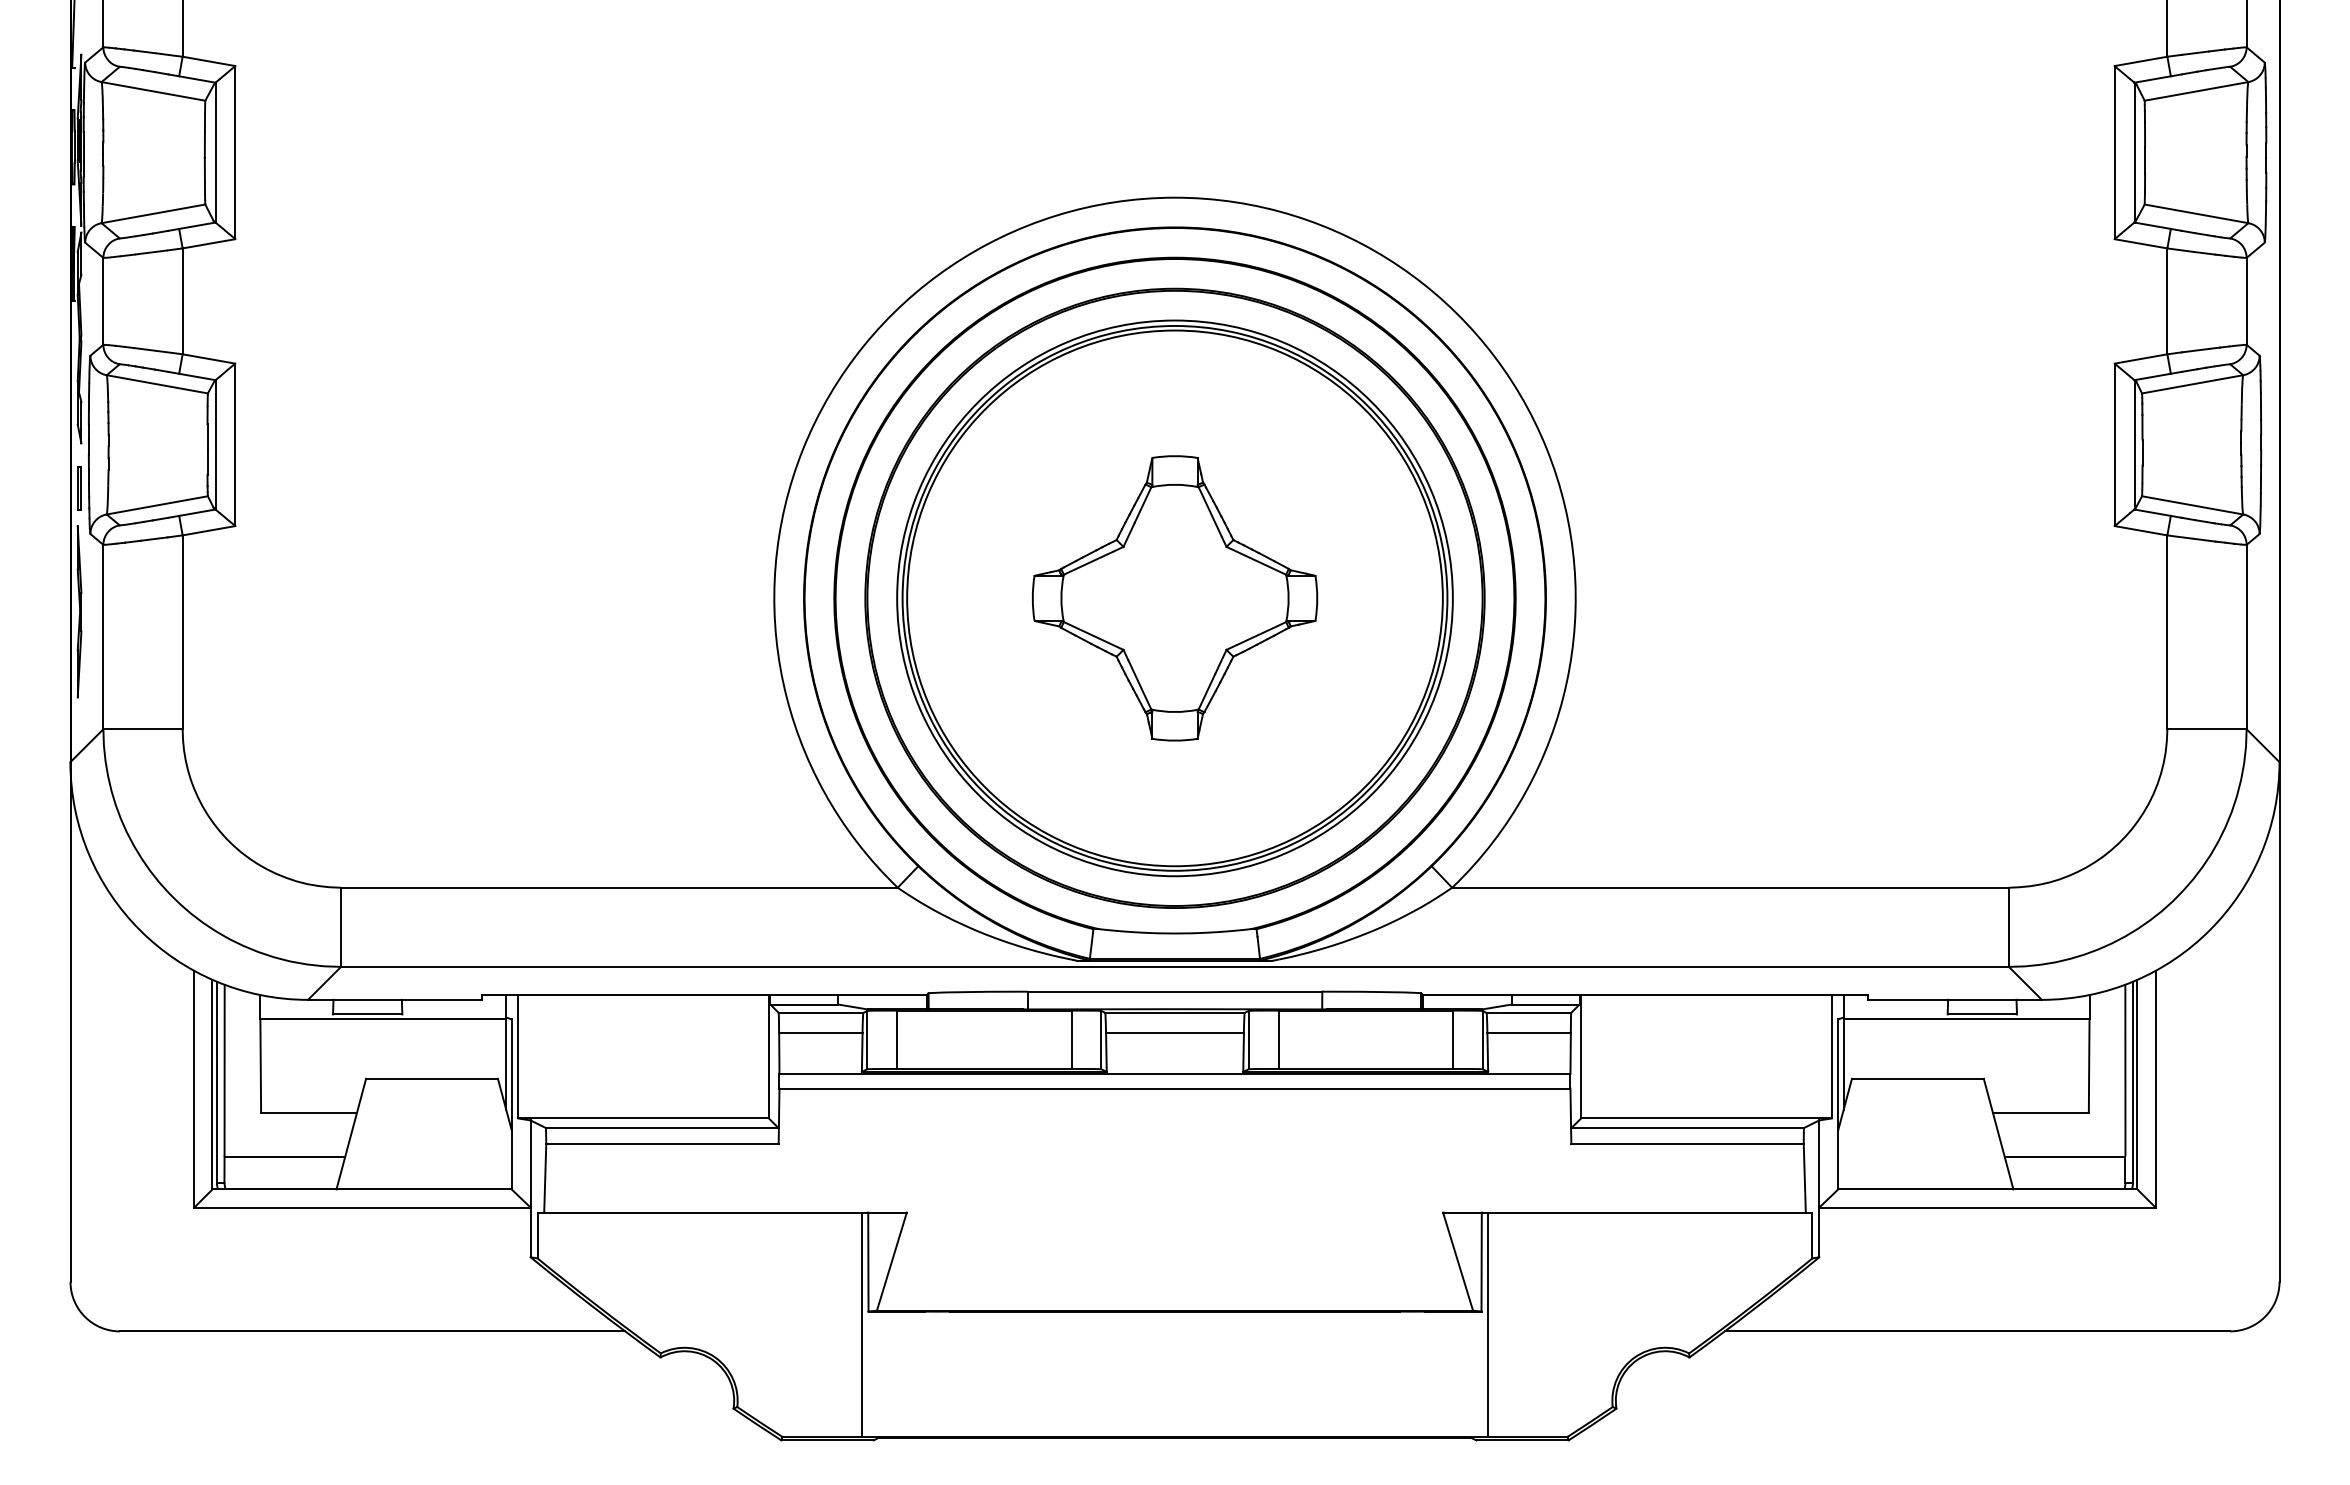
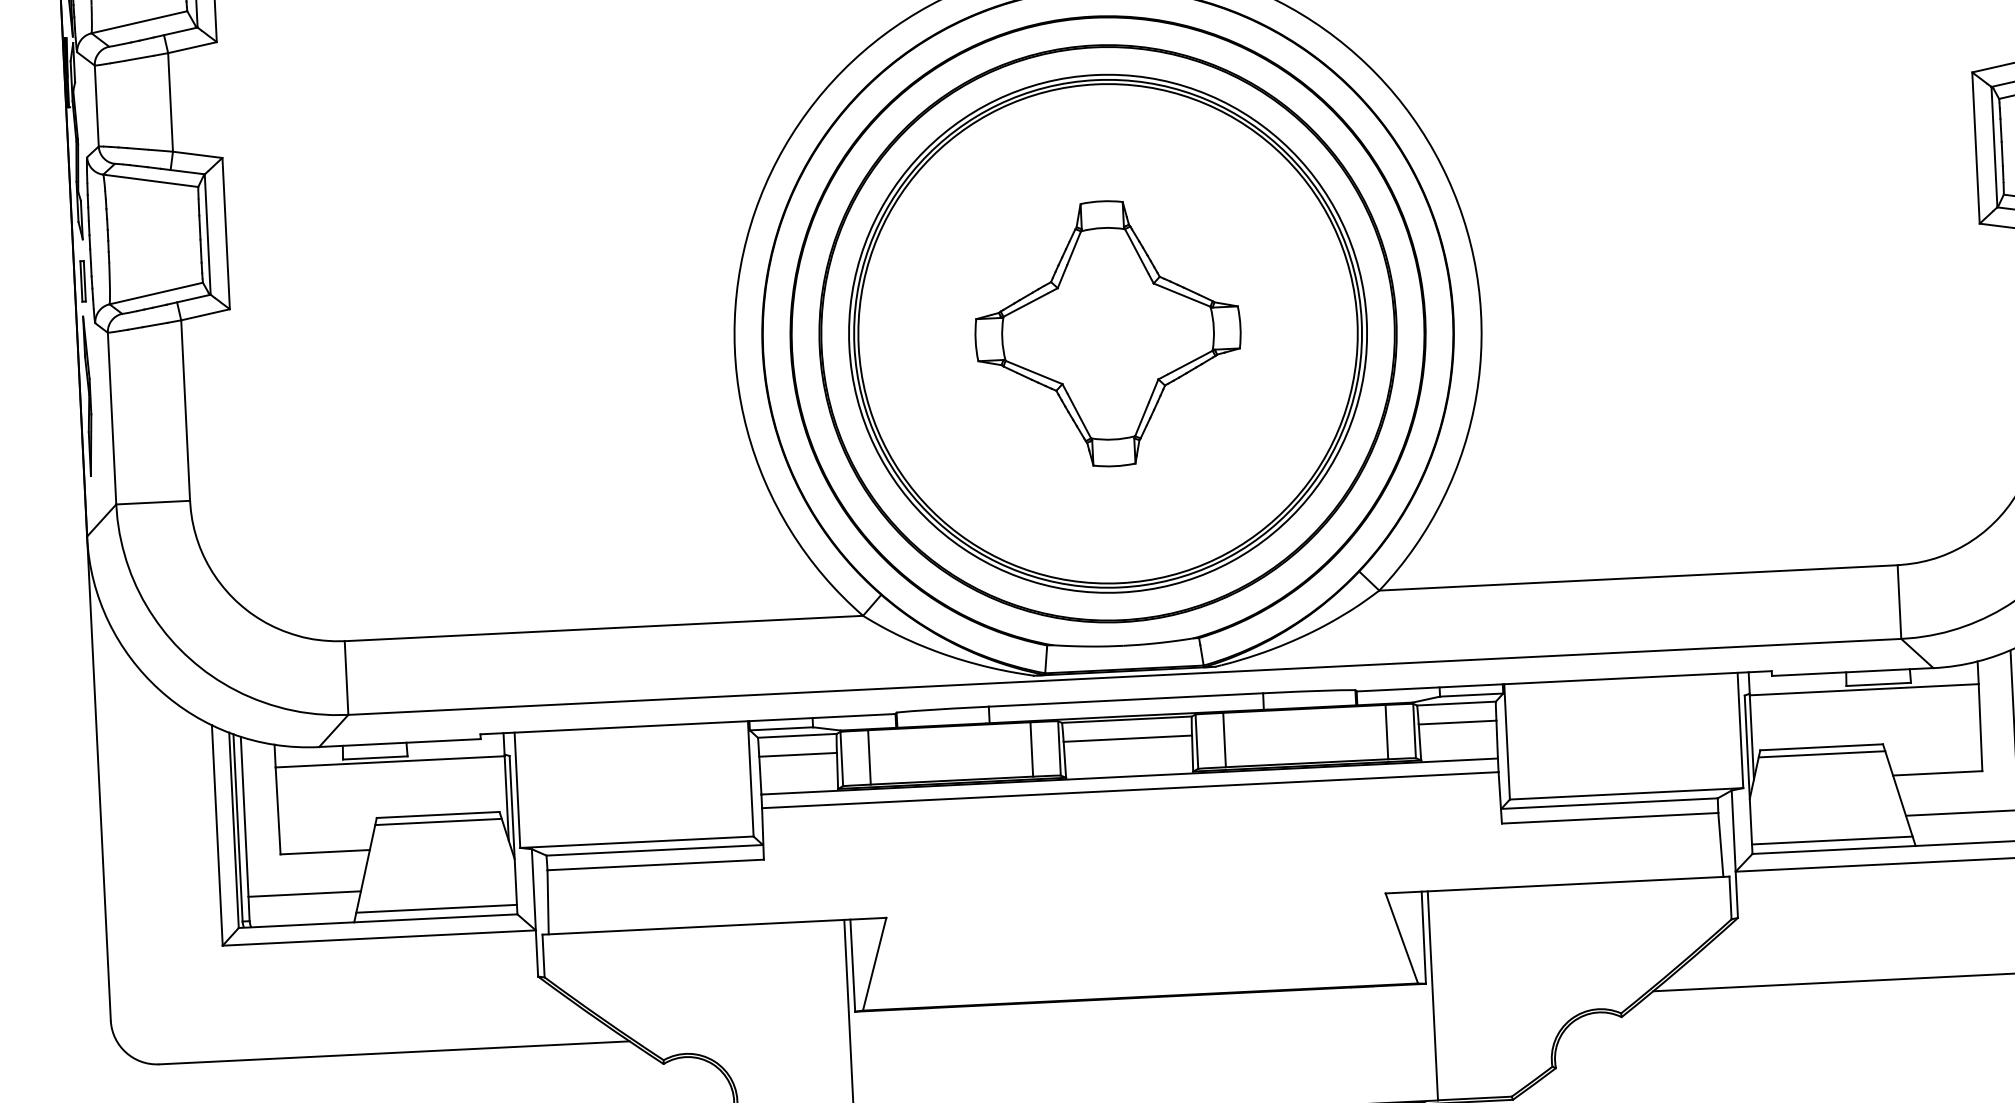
line: (432, 1086) -> (438, 822), added
line: (1917, 1086) -> (1821, 754), added
line: (425, 1179) -> (436, 908), added
line: (1924, 1179) -> (1832, 840), added

